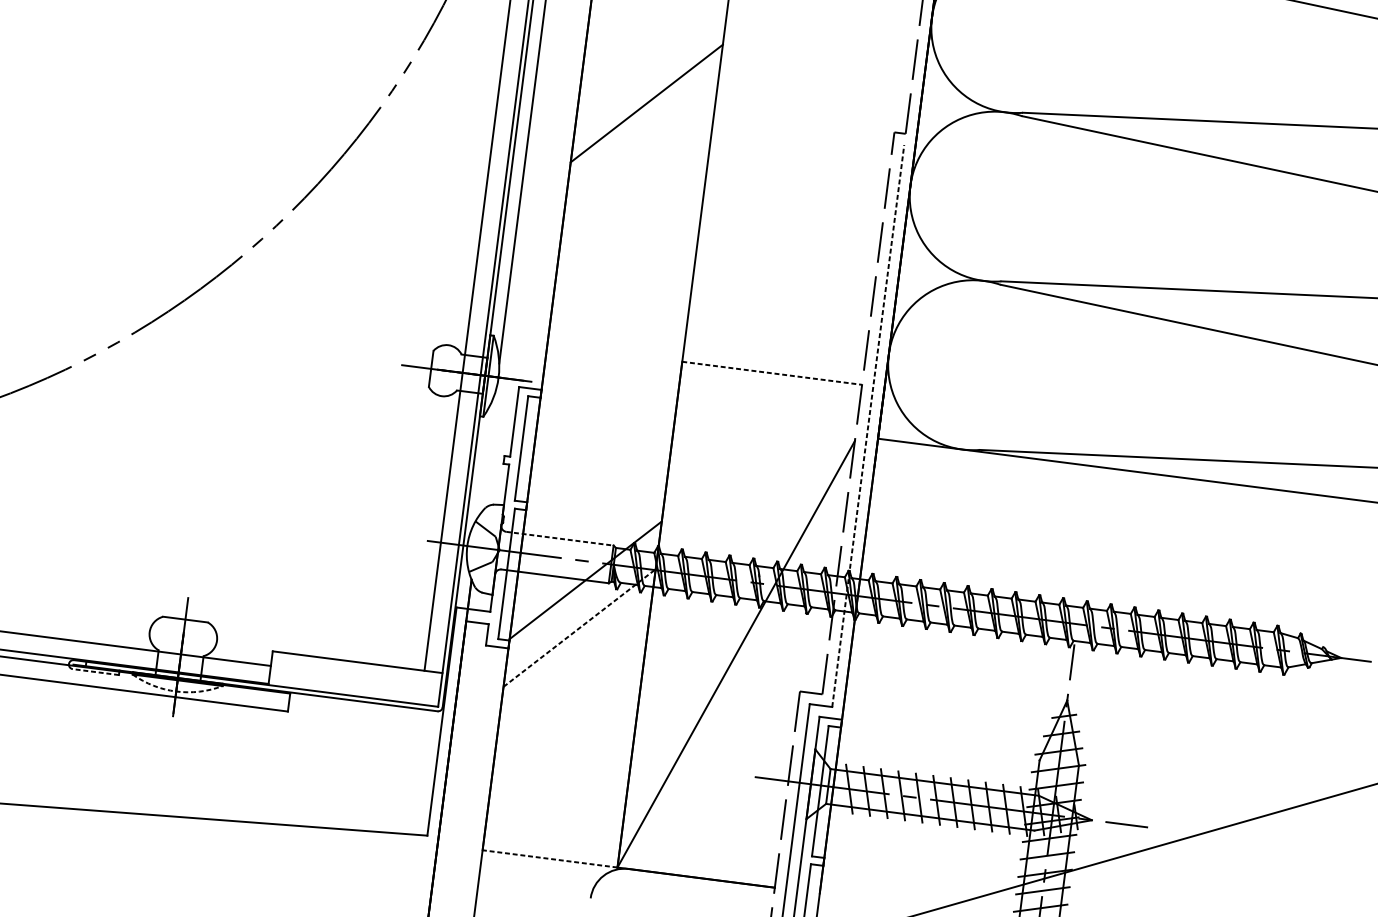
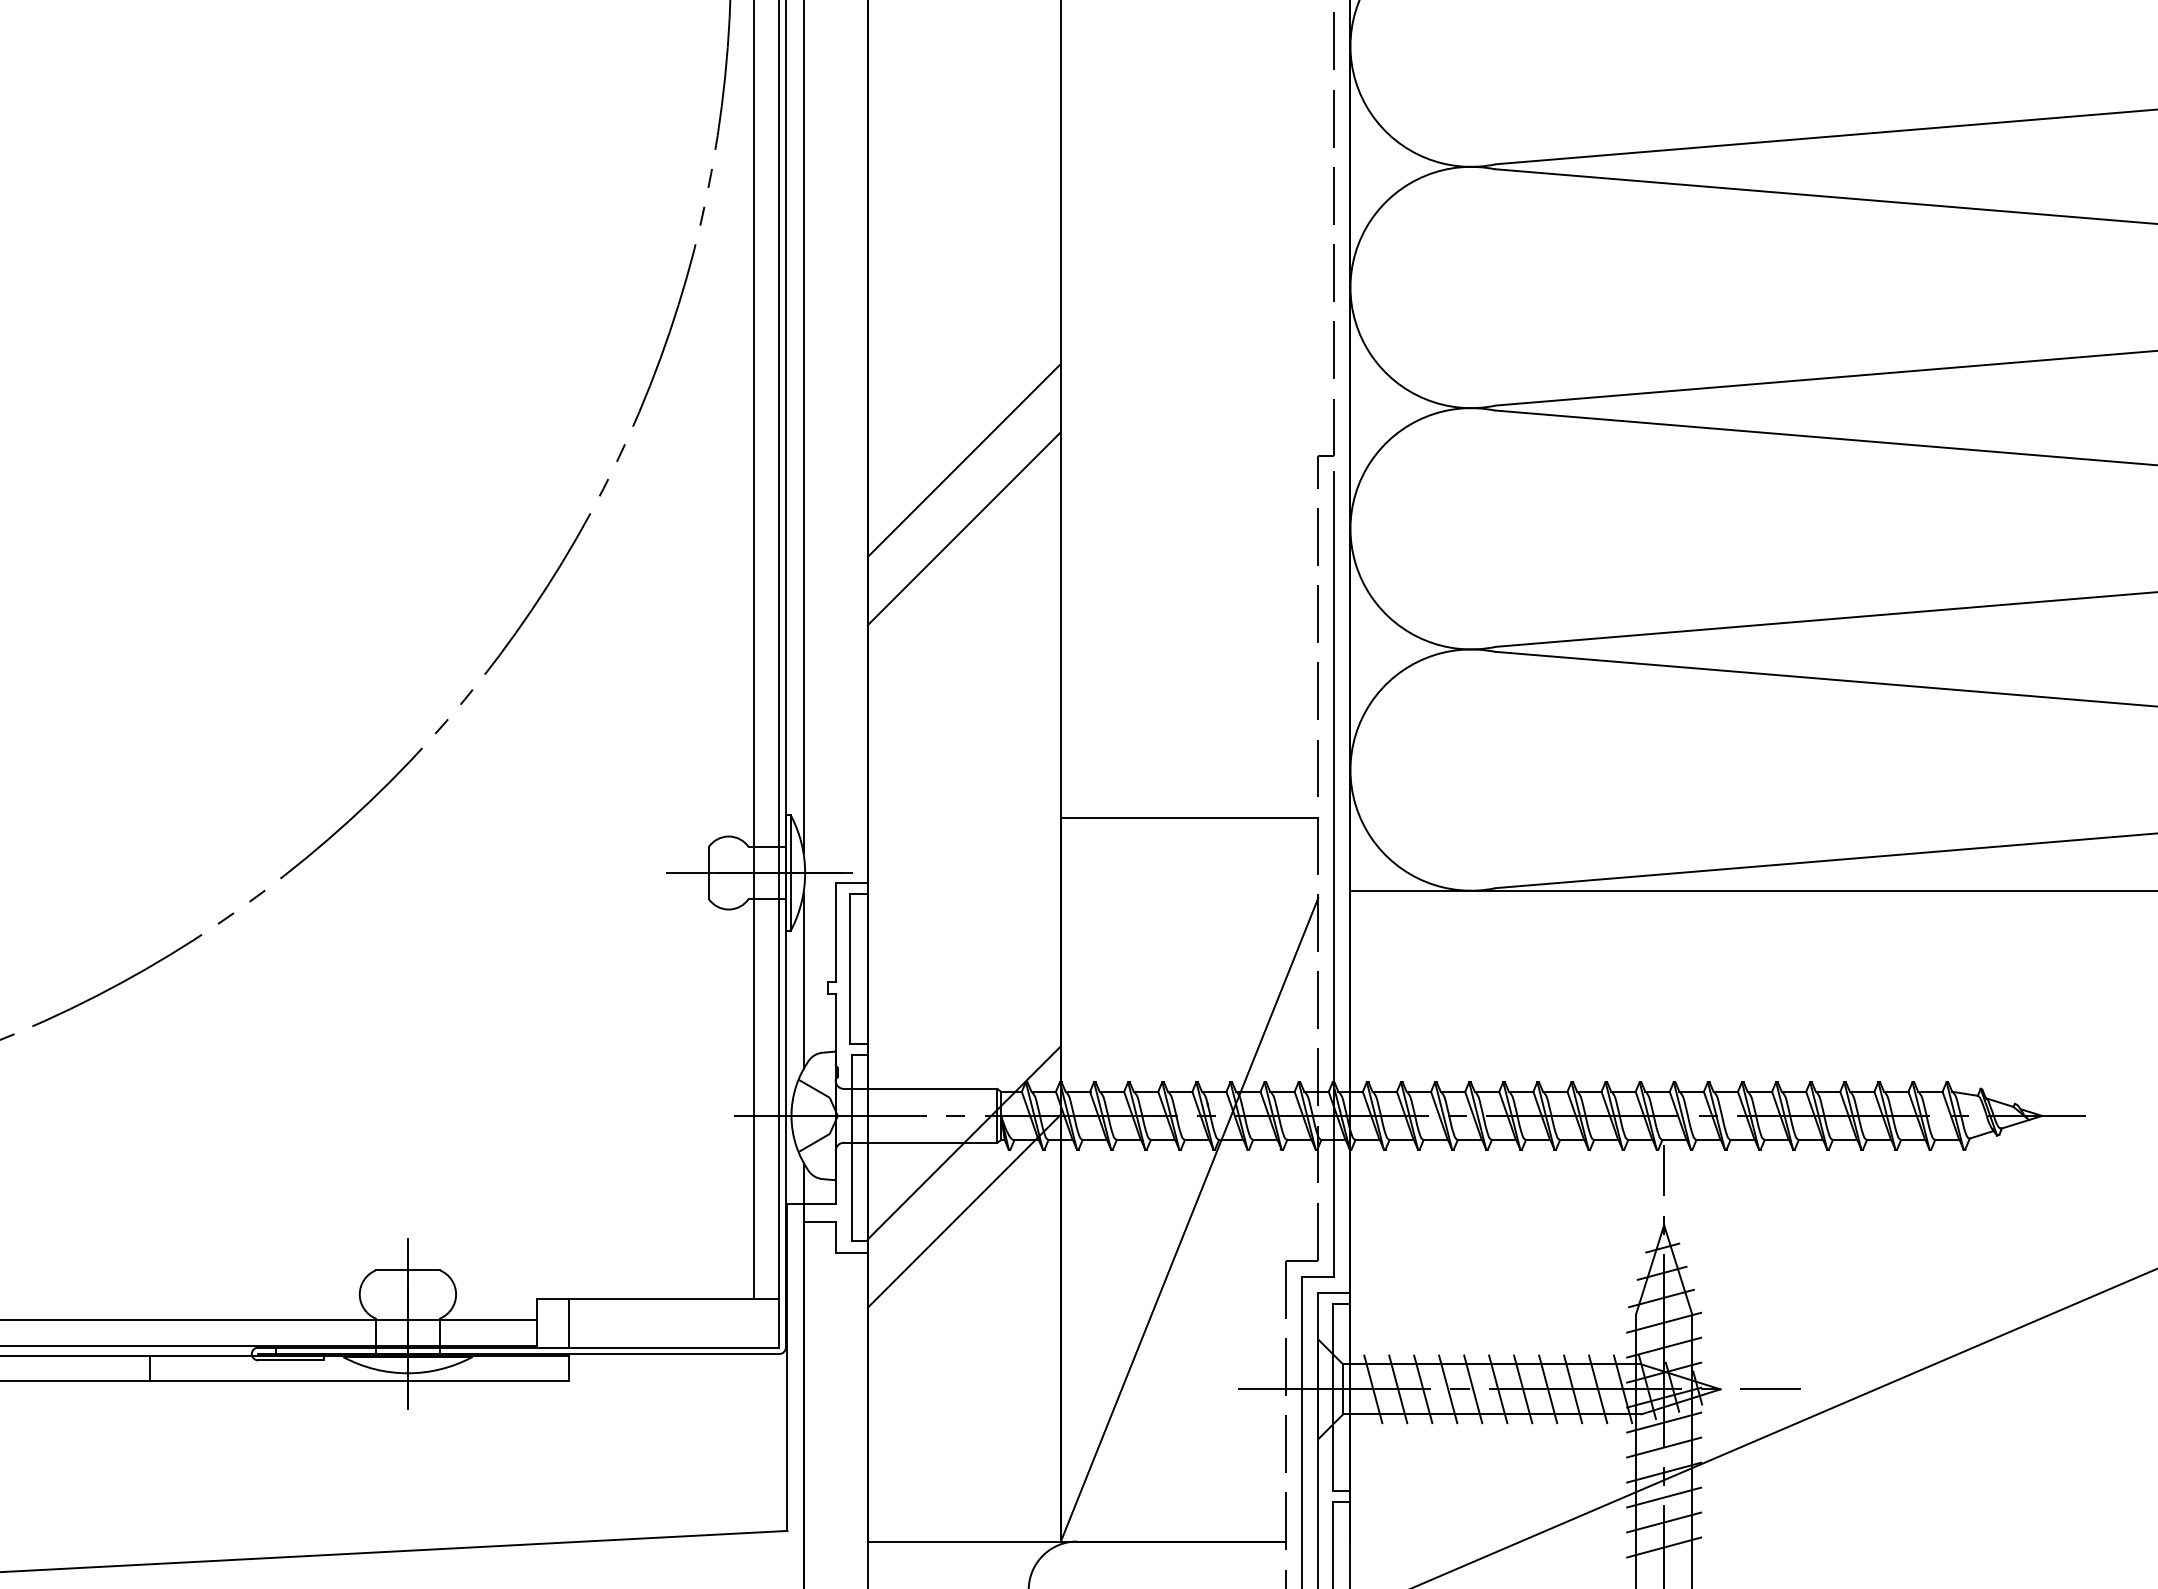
line: (640, 151) -> (963, 528), added
line: (772, 373) -> (1189, 817), dashed -> solid
line: (868, 425) -> (1334, 874), dashed -> solid
line: (487, 452) -> (803, 980), added
line: (559, 538) -> (920, 1088), dashed -> solid
line: (579, 627) -> (964, 1210), dashed -> solid
line: (293, 670) -> (568, 1322), added
line: (96, 672) -> (291, 1360), dashed -> solid
arc: (175, 691) -> (407, 1373), dashed -> solid
line: (550, 858) -> (964, 1541), dashed -> solid

